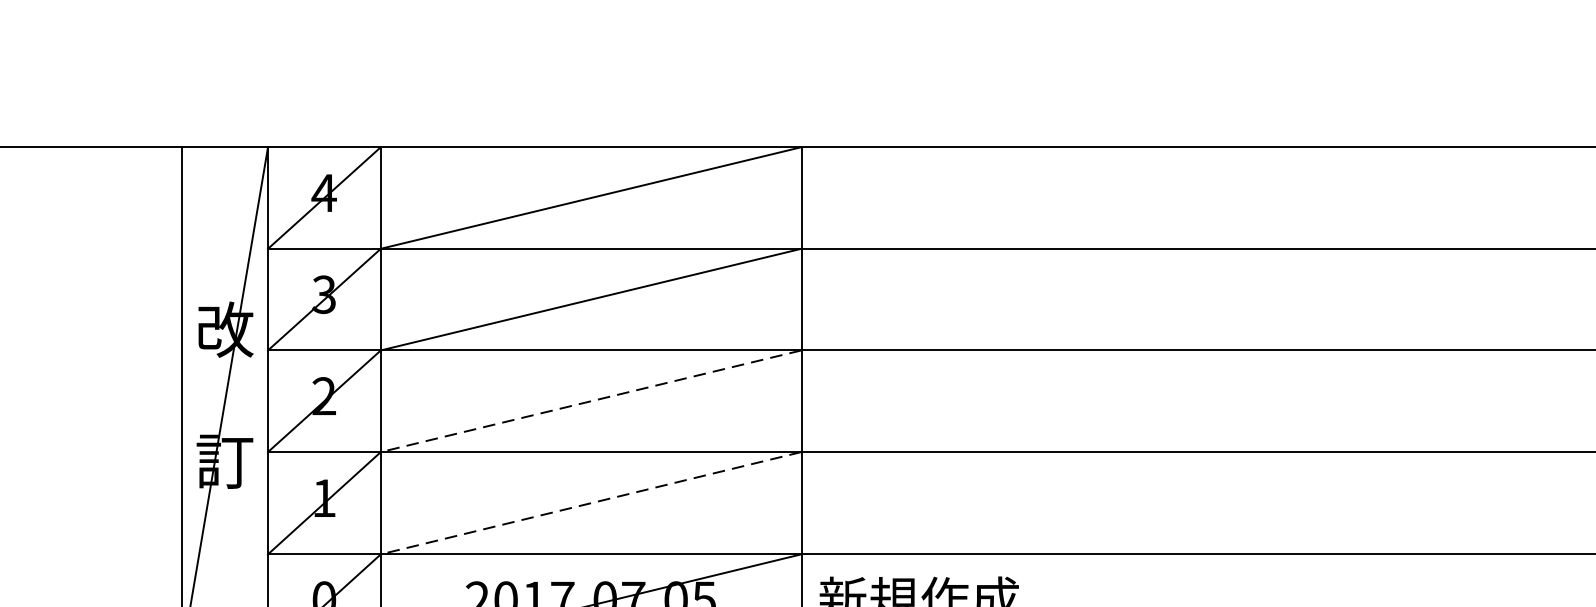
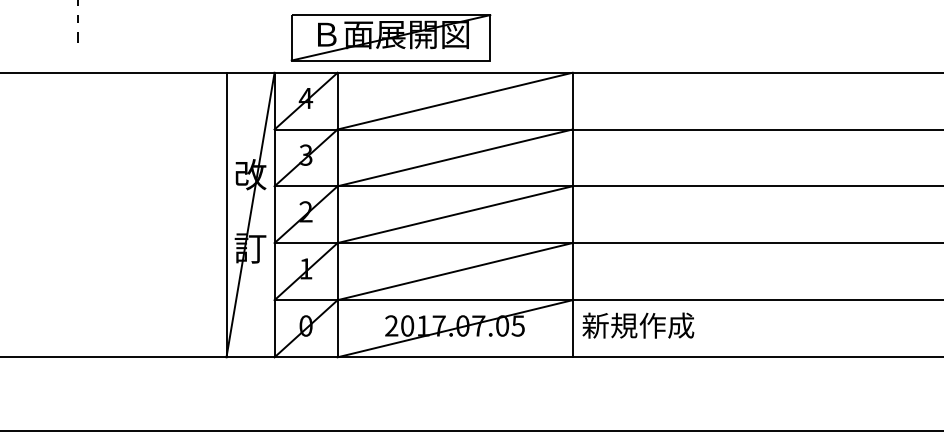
part: (475, 84) -> (390, 37), added
line: (591, 400) -> (455, 214), dashed -> solid
line: (591, 502) -> (455, 271), dashed -> solid

